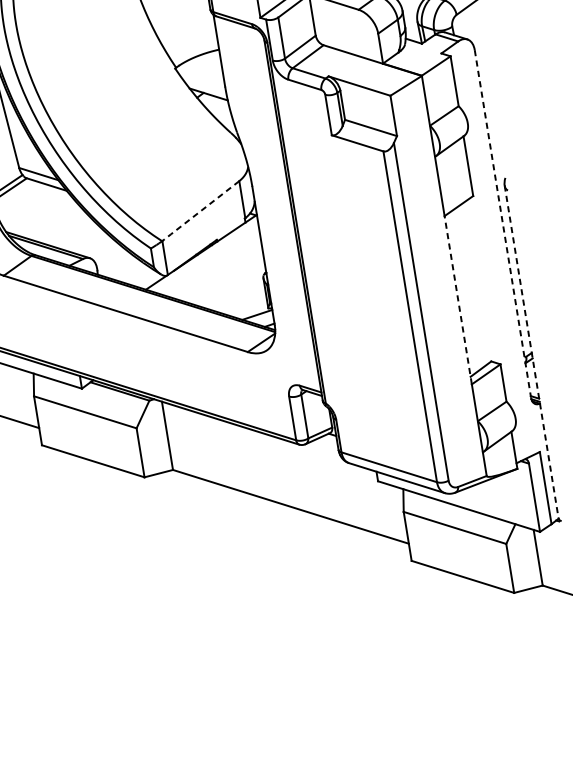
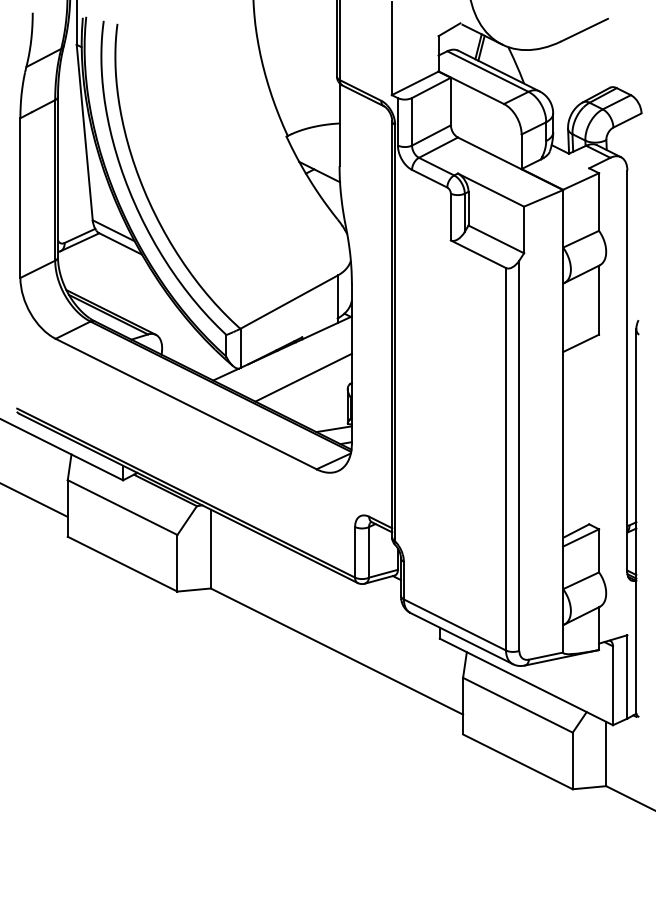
line: (200, 211) -> (288, 302), dashed -> solid
line: (503, 223) -> (627, 371), dashed -> solid
line: (223, 274) -> (303, 377), added
line: (458, 299) -> (563, 448), dashed -> solid
line: (531, 352) -> (636, 521), dashed -> solid

